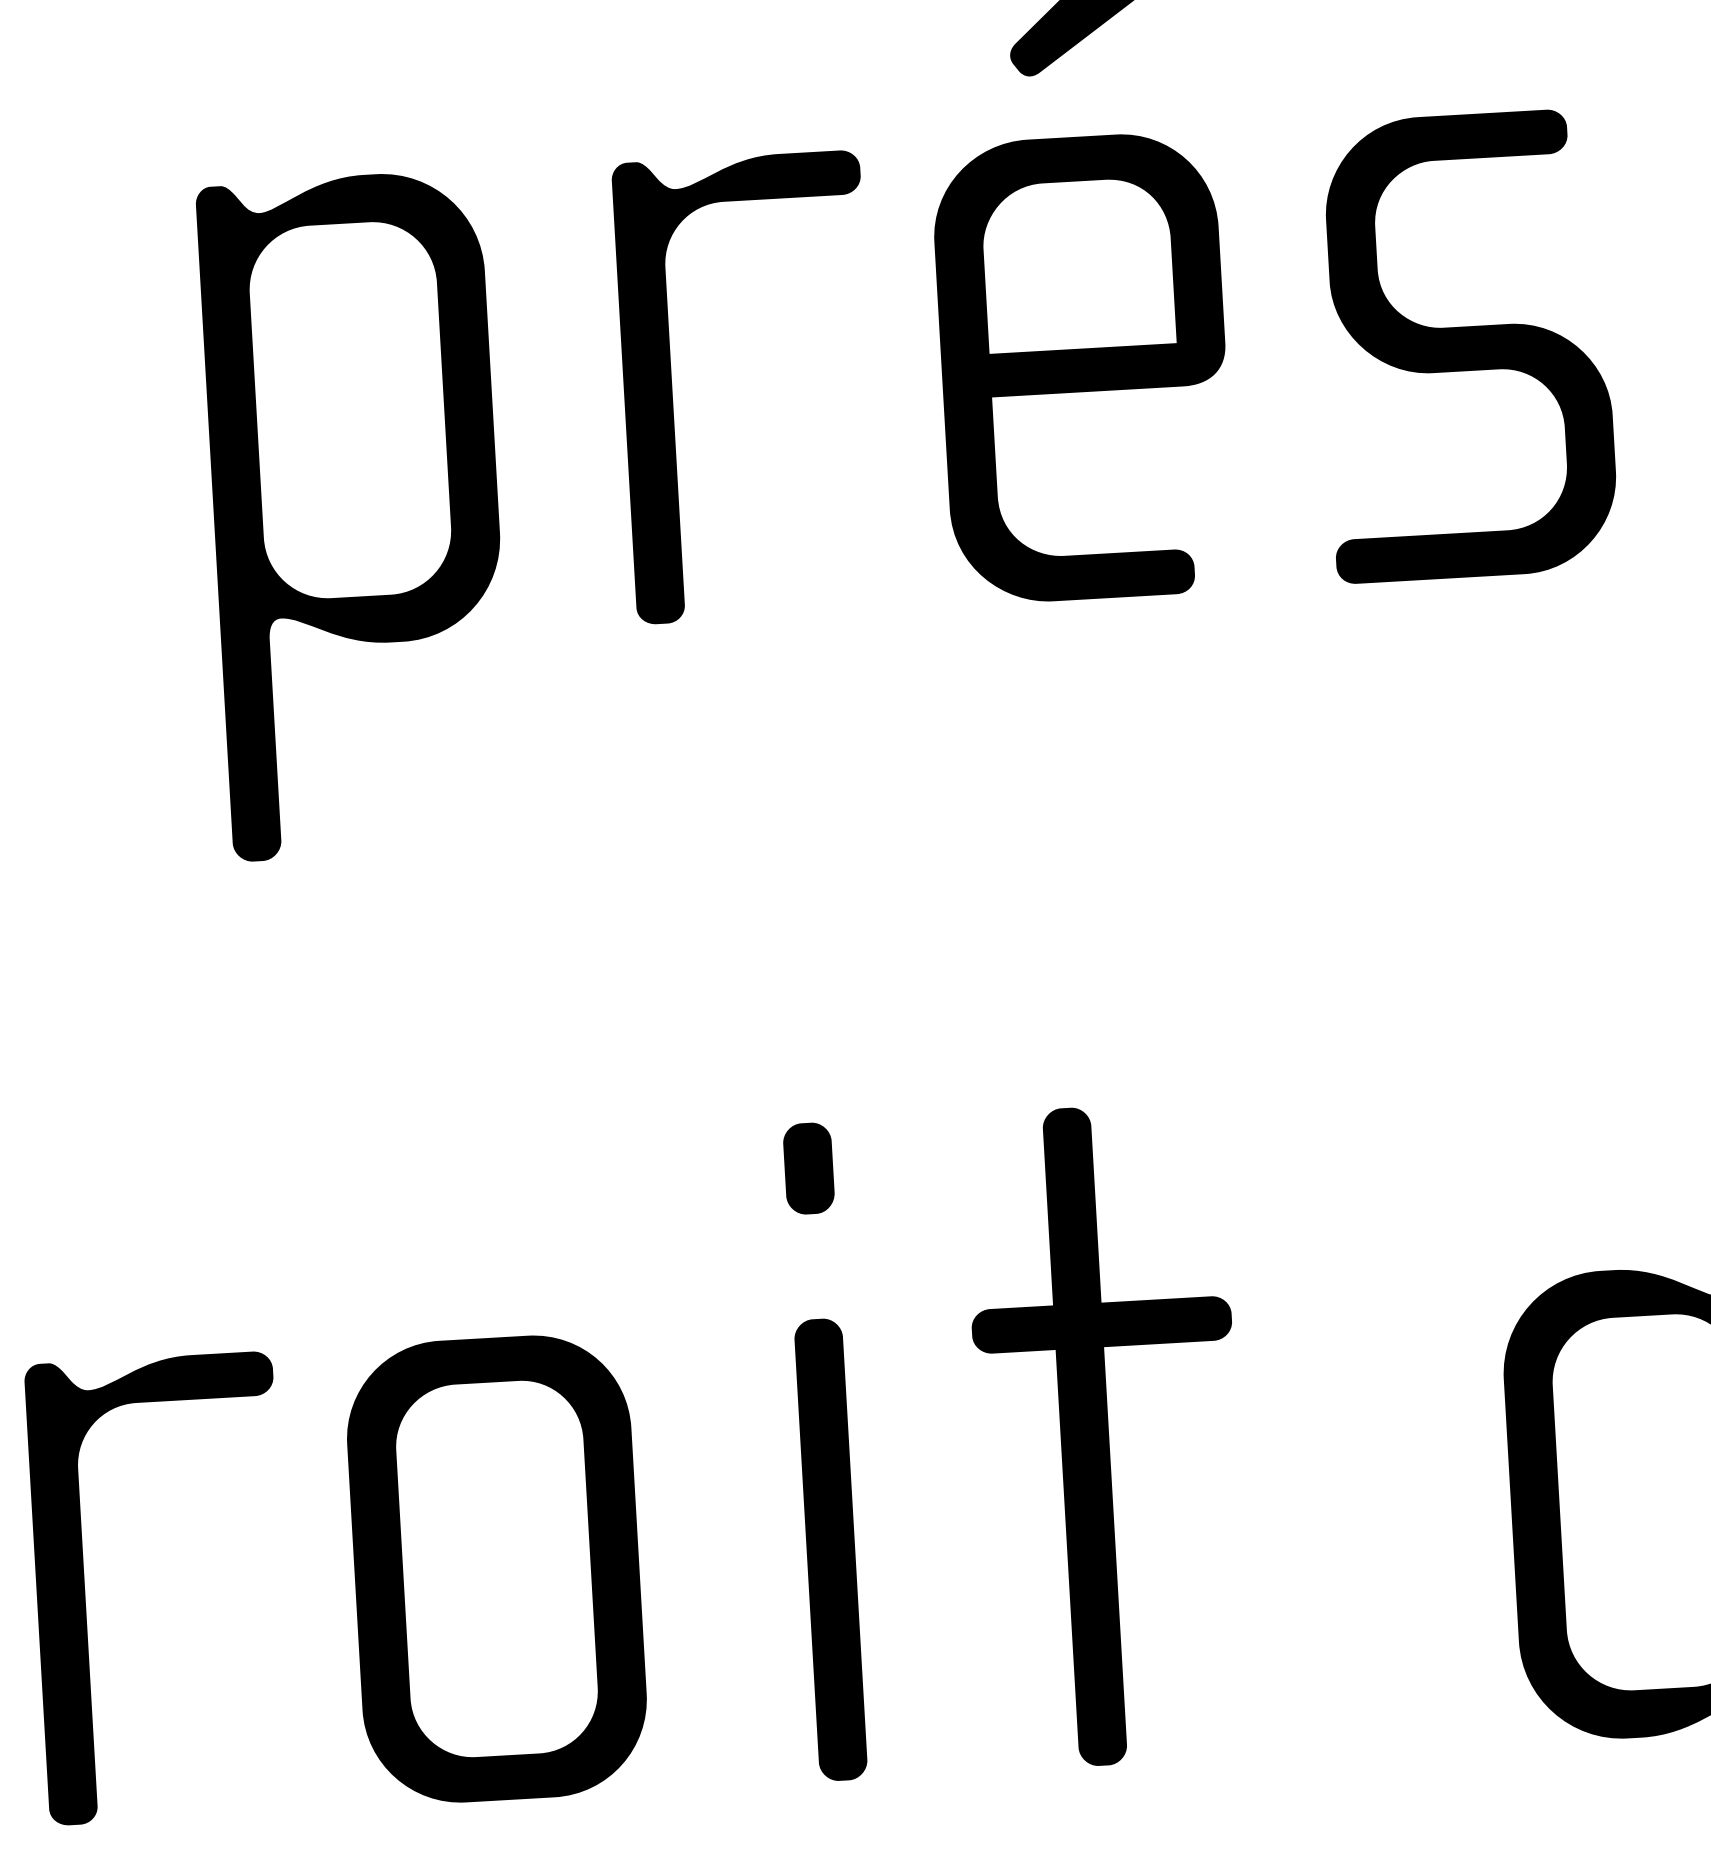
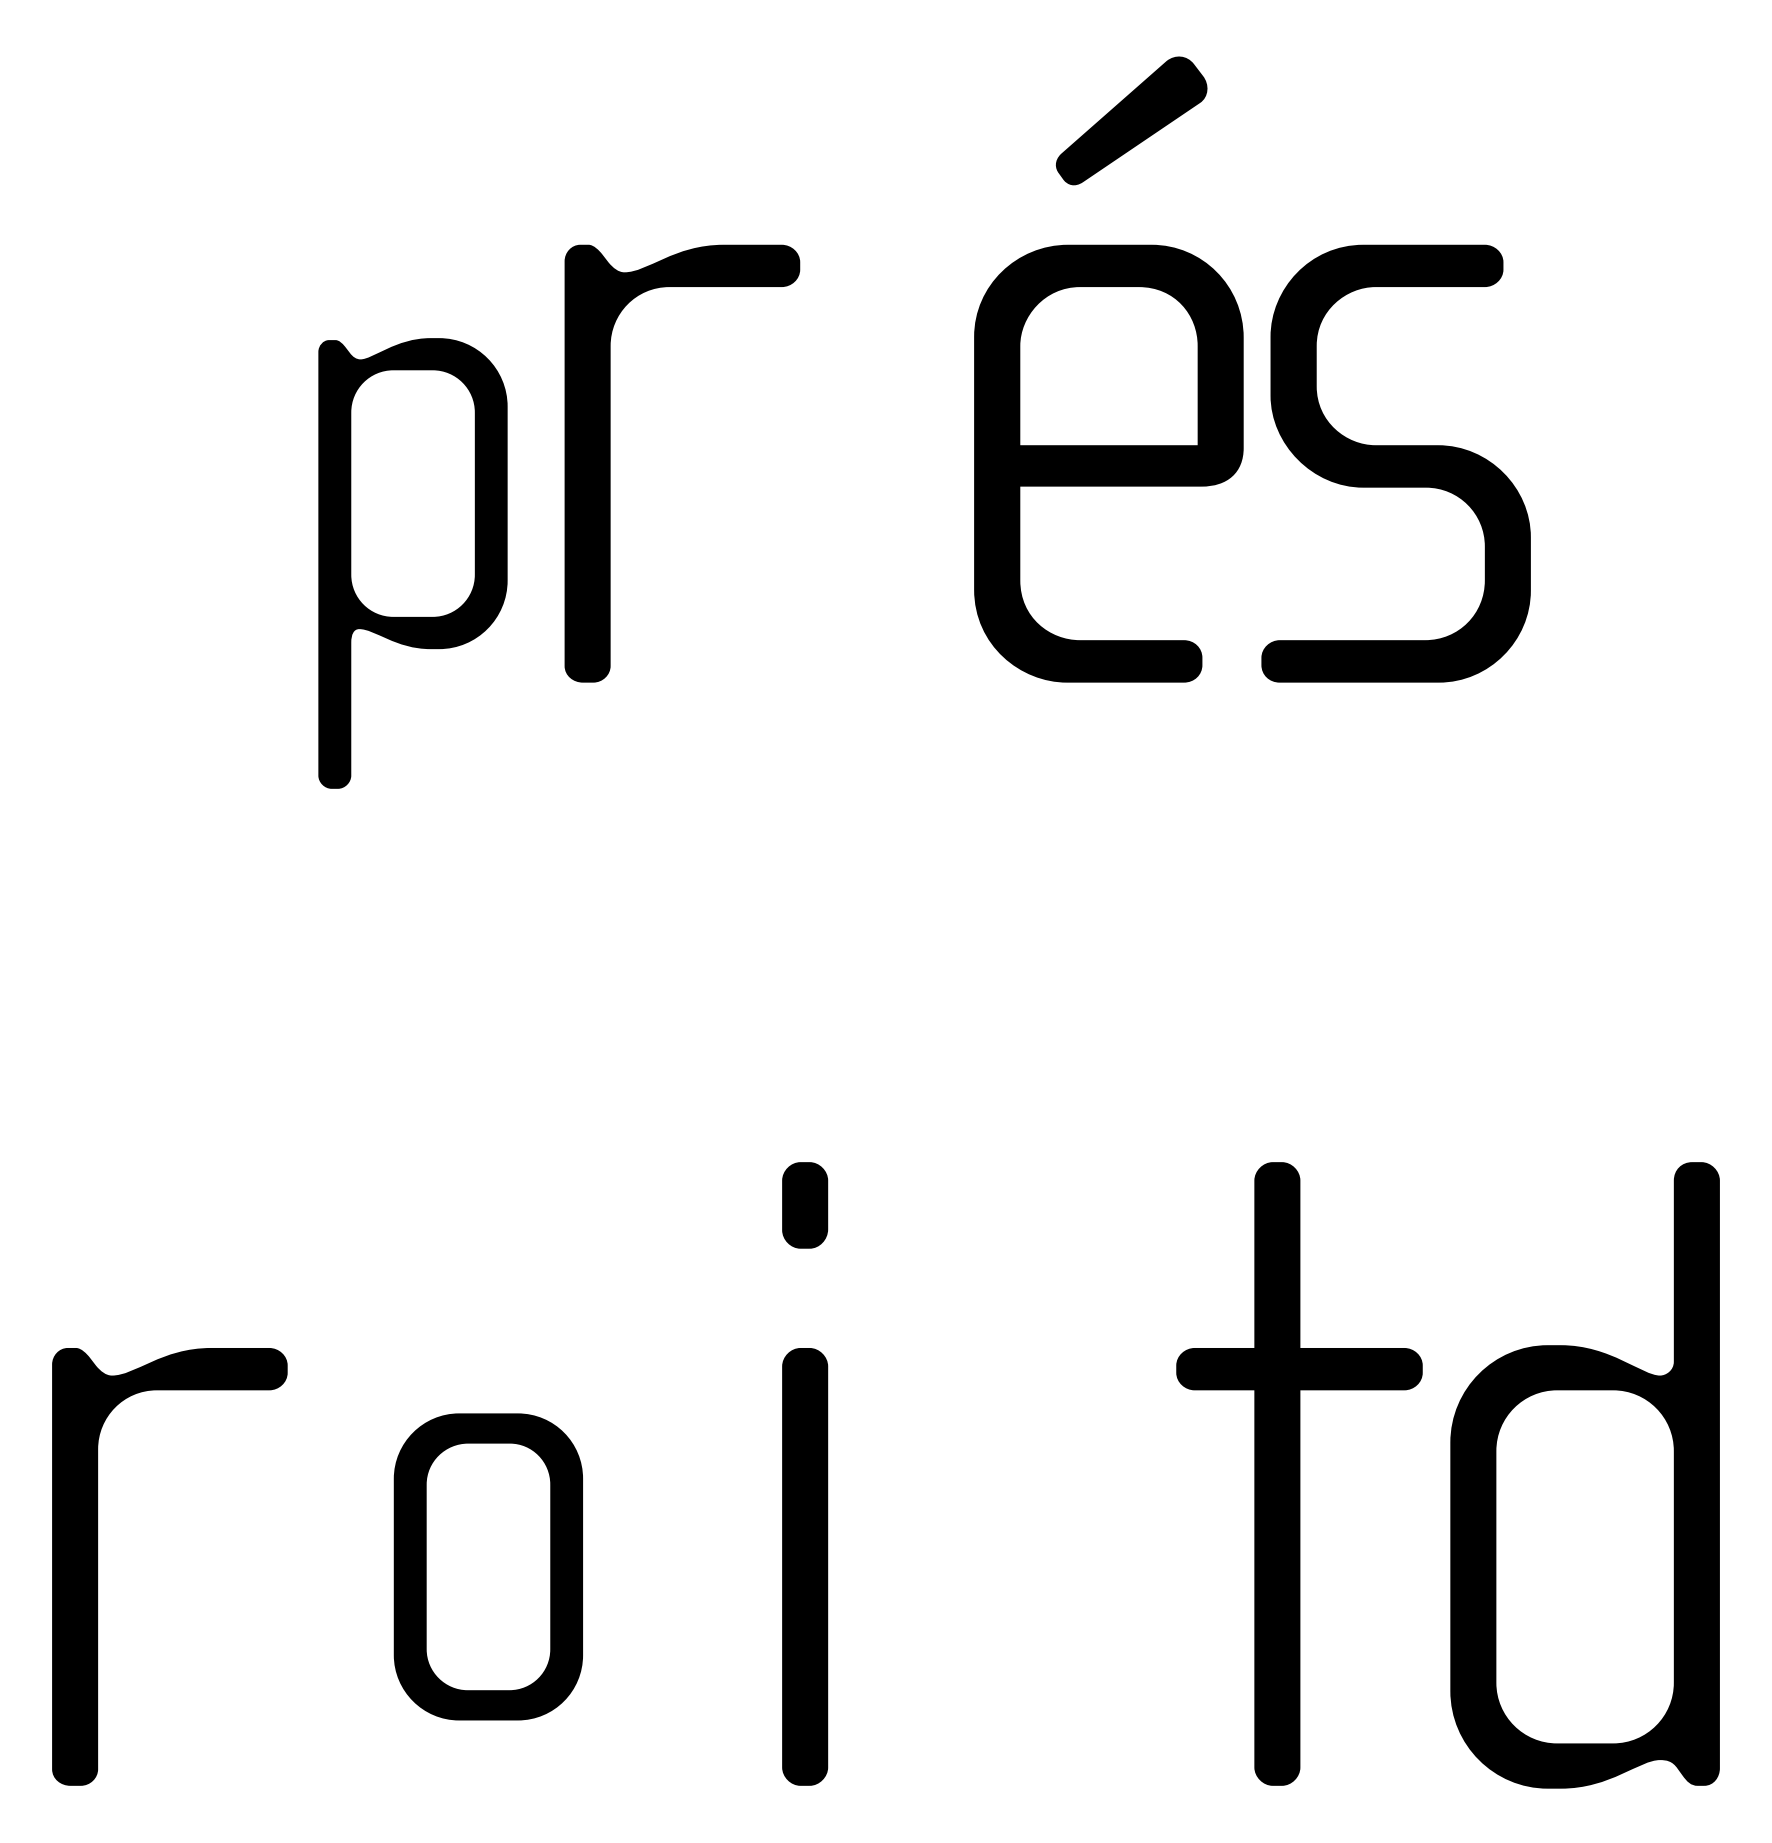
part: (1465, 345) -> (1395, 463), moved
part: (672, 391) -> (610, 463), moved
part: (355, 515) -> (412, 563), size x0.7
part: (1108, 1434) -> (1299, 1473), moved
part: (496, 1568) -> (488, 1566), size x0.7

